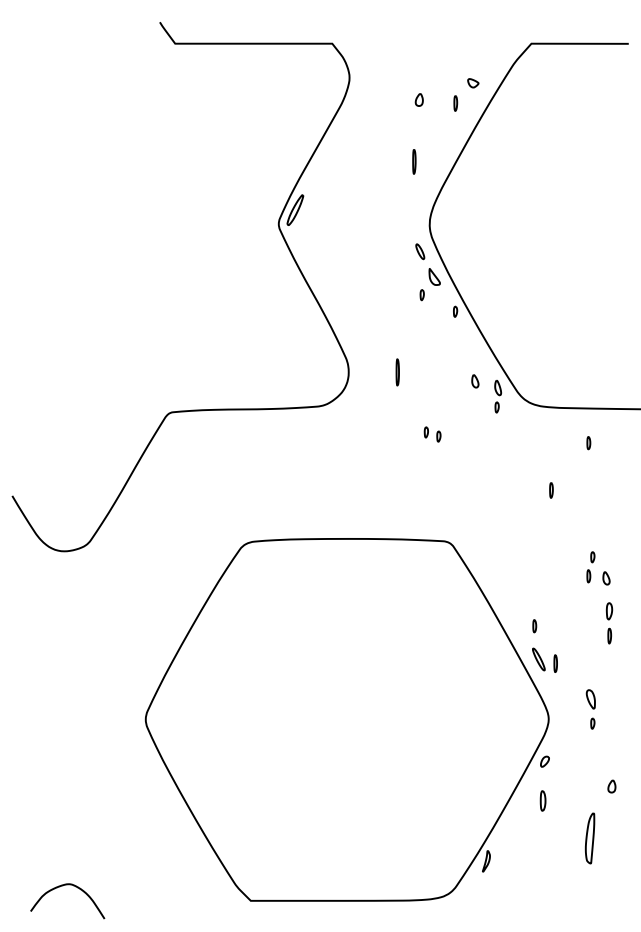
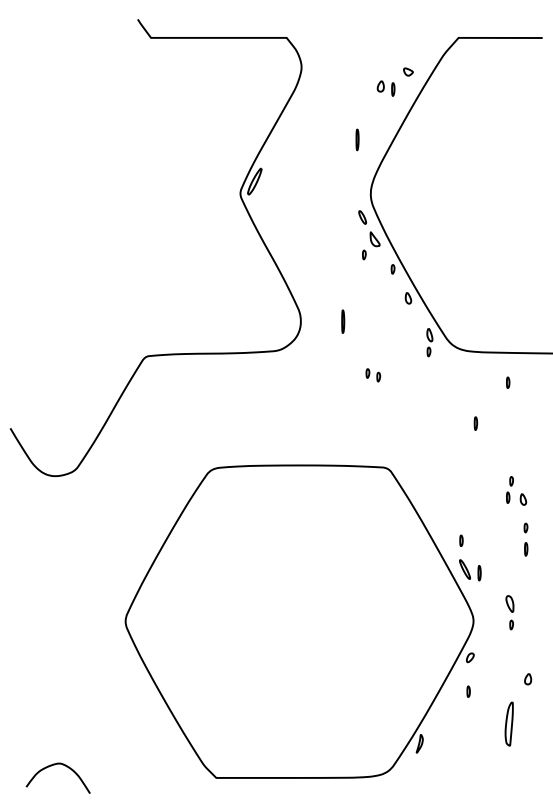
part: (418, 99) -> (380, 86), moved
part: (475, 381) -> (408, 298), moved
part: (609, 611) -> (526, 528), size x0.62
part: (542, 800) -> (468, 691), size x0.62

